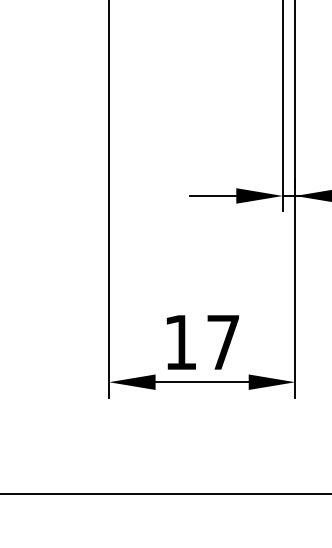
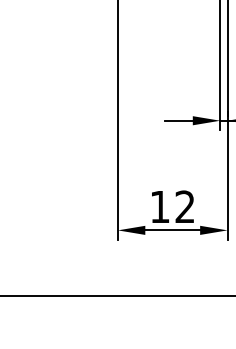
text: (222, 341) -> (184, 206), 17 -> 12

